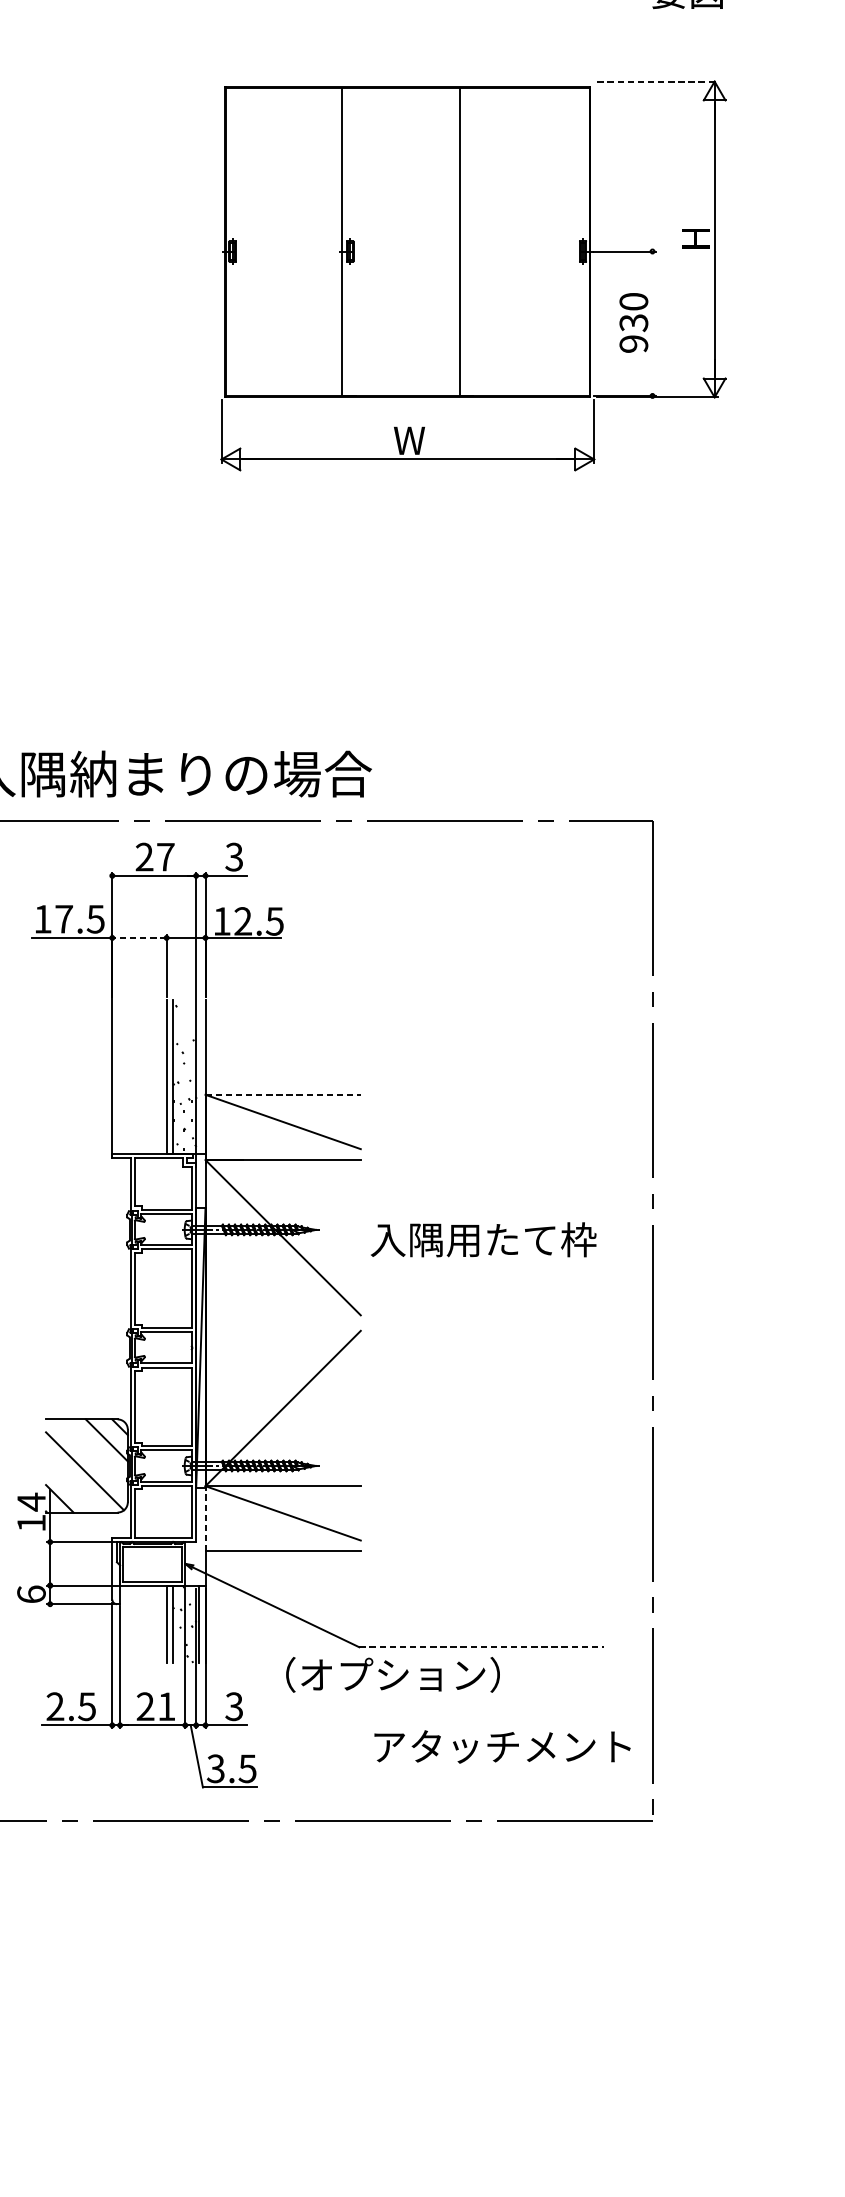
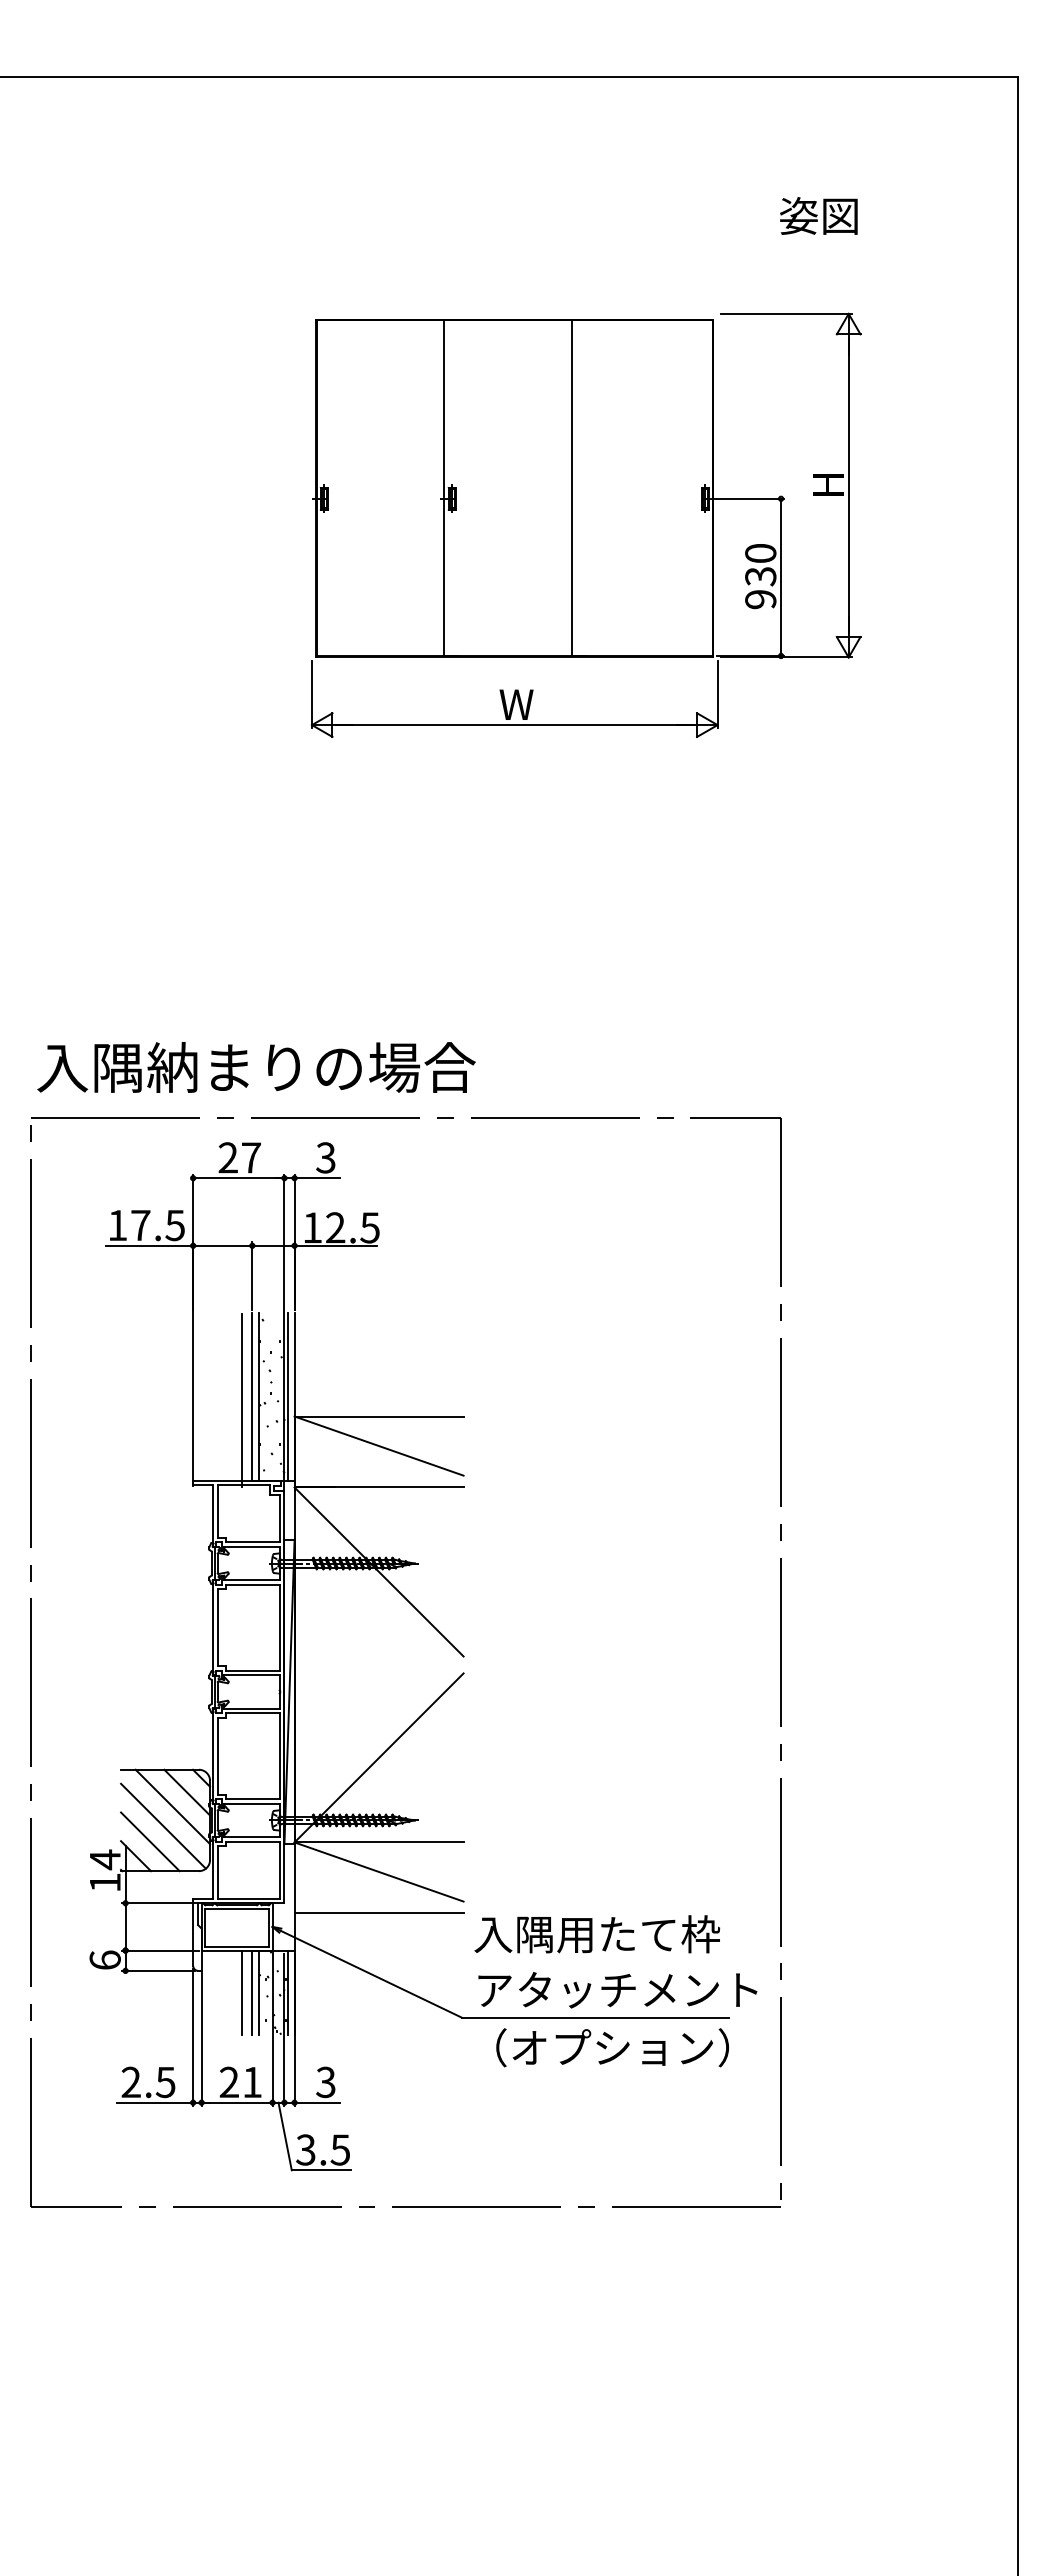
line: (657, 81) -> (786, 313), dashed -> solid
line: (652, 322) -> (781, 576), added
line: (139, 937) -> (222, 1245), dashed -> solid
line: (198, 1076) -> (287, 1396), added
line: (157, 1080) -> (242, 1400), added
line: (283, 1094) -> (379, 1416), dashed -> solid
text: (483, 1239) -> (597, 1934), moved
line: (93, 1453) -> (172, 1806), added
line: (73, 1485) -> (150, 1841), added
line: (205, 1518) -> (294, 1877), dashed -> solid
line: (157, 1624) -> (242, 1992), added
line: (482, 1647) -> (595, 2017), dashed -> solid
text: (392, 1674) -> (612, 2047), moved
text: (502, 1747) -> (617, 1990), moved

